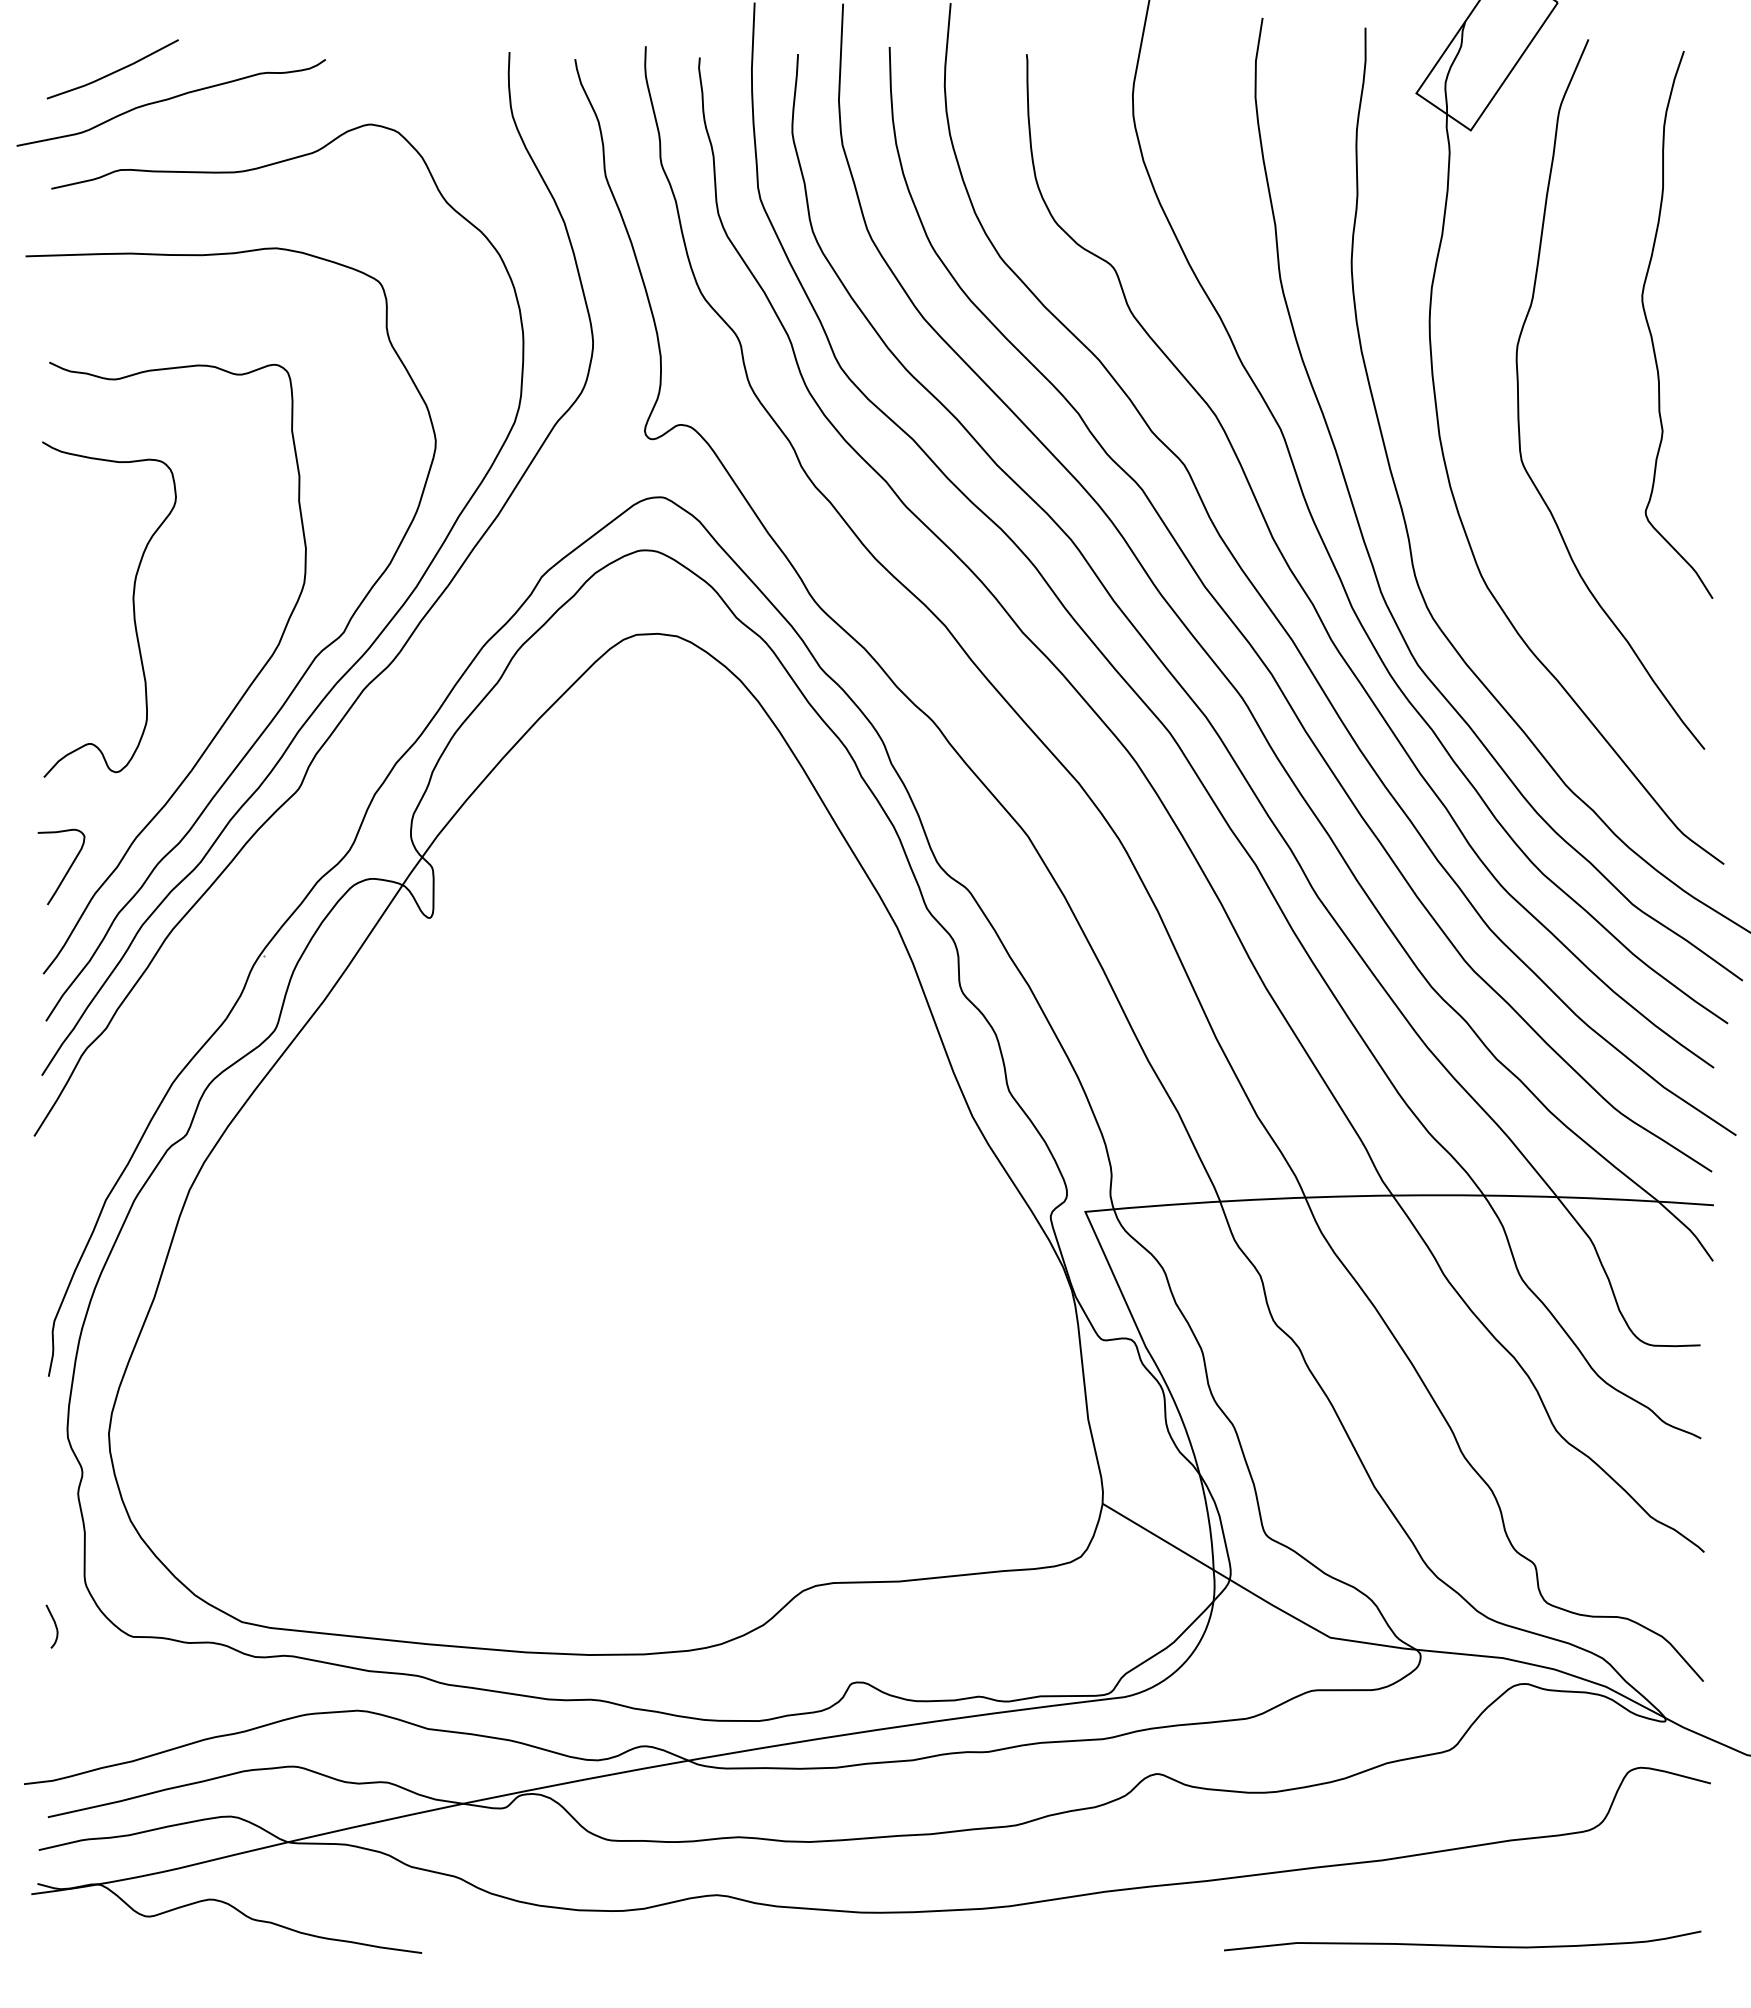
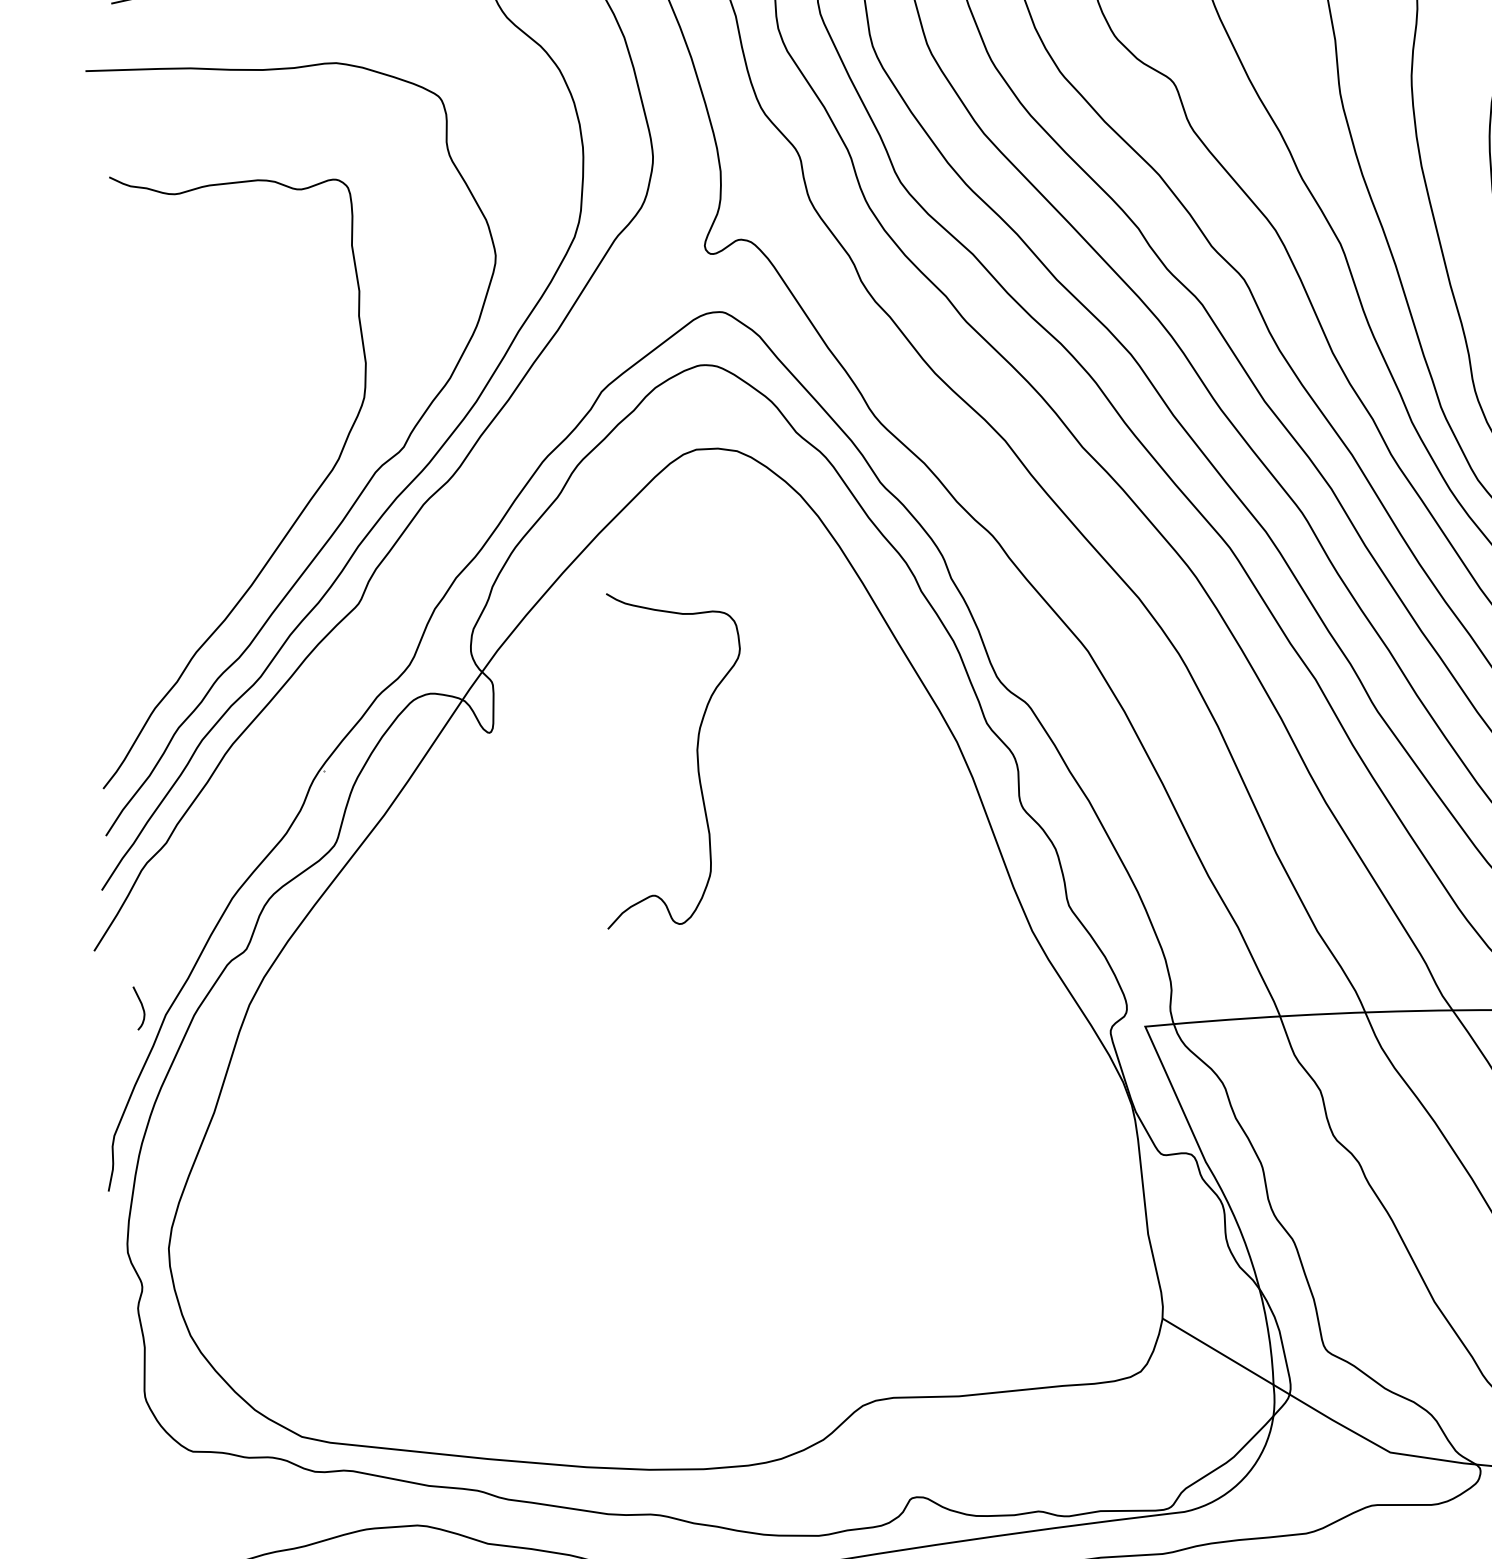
curve: (132, 604) -> (696, 756), moved
curve: (66, 871) -> (126, 686), removed
curve: (54, 1624) -> (141, 1006), moved

